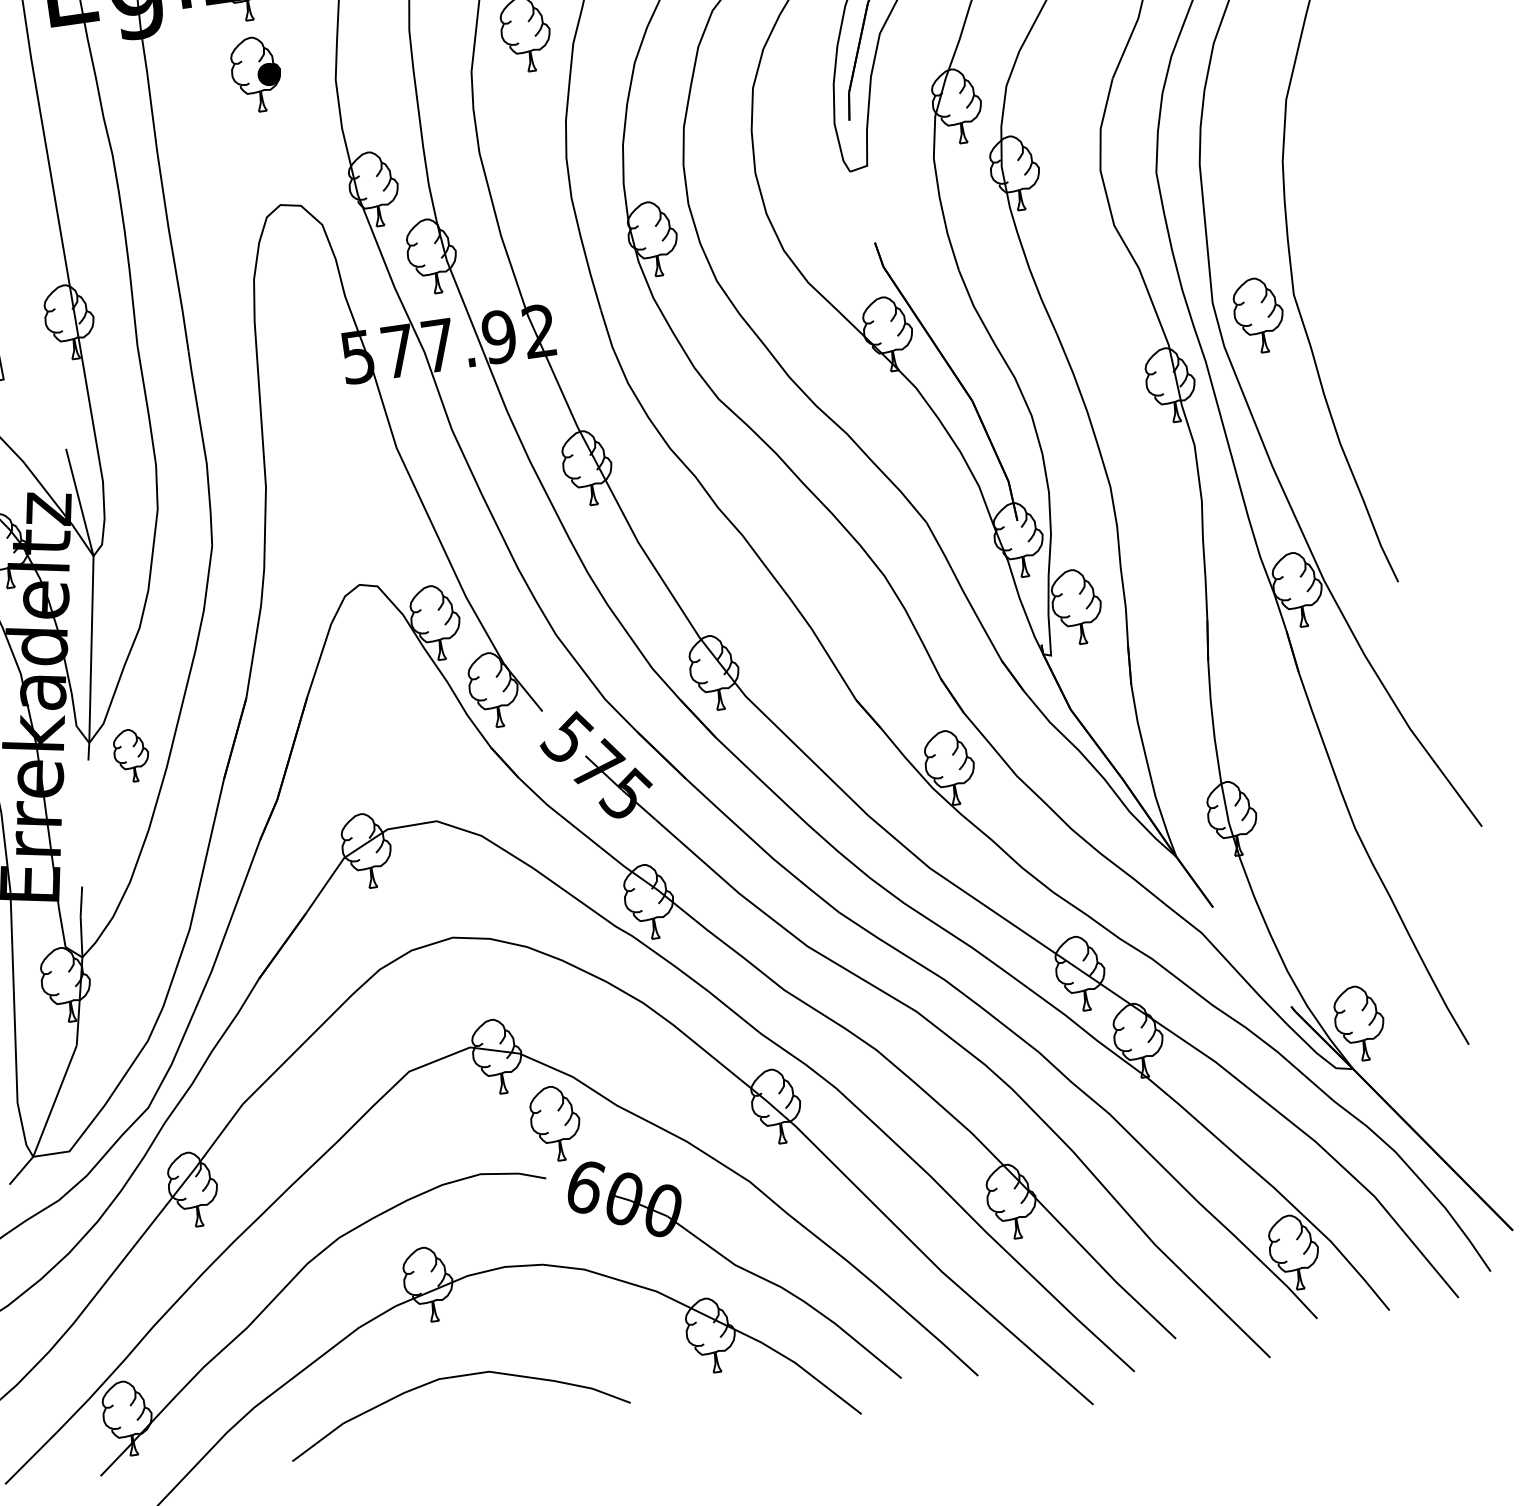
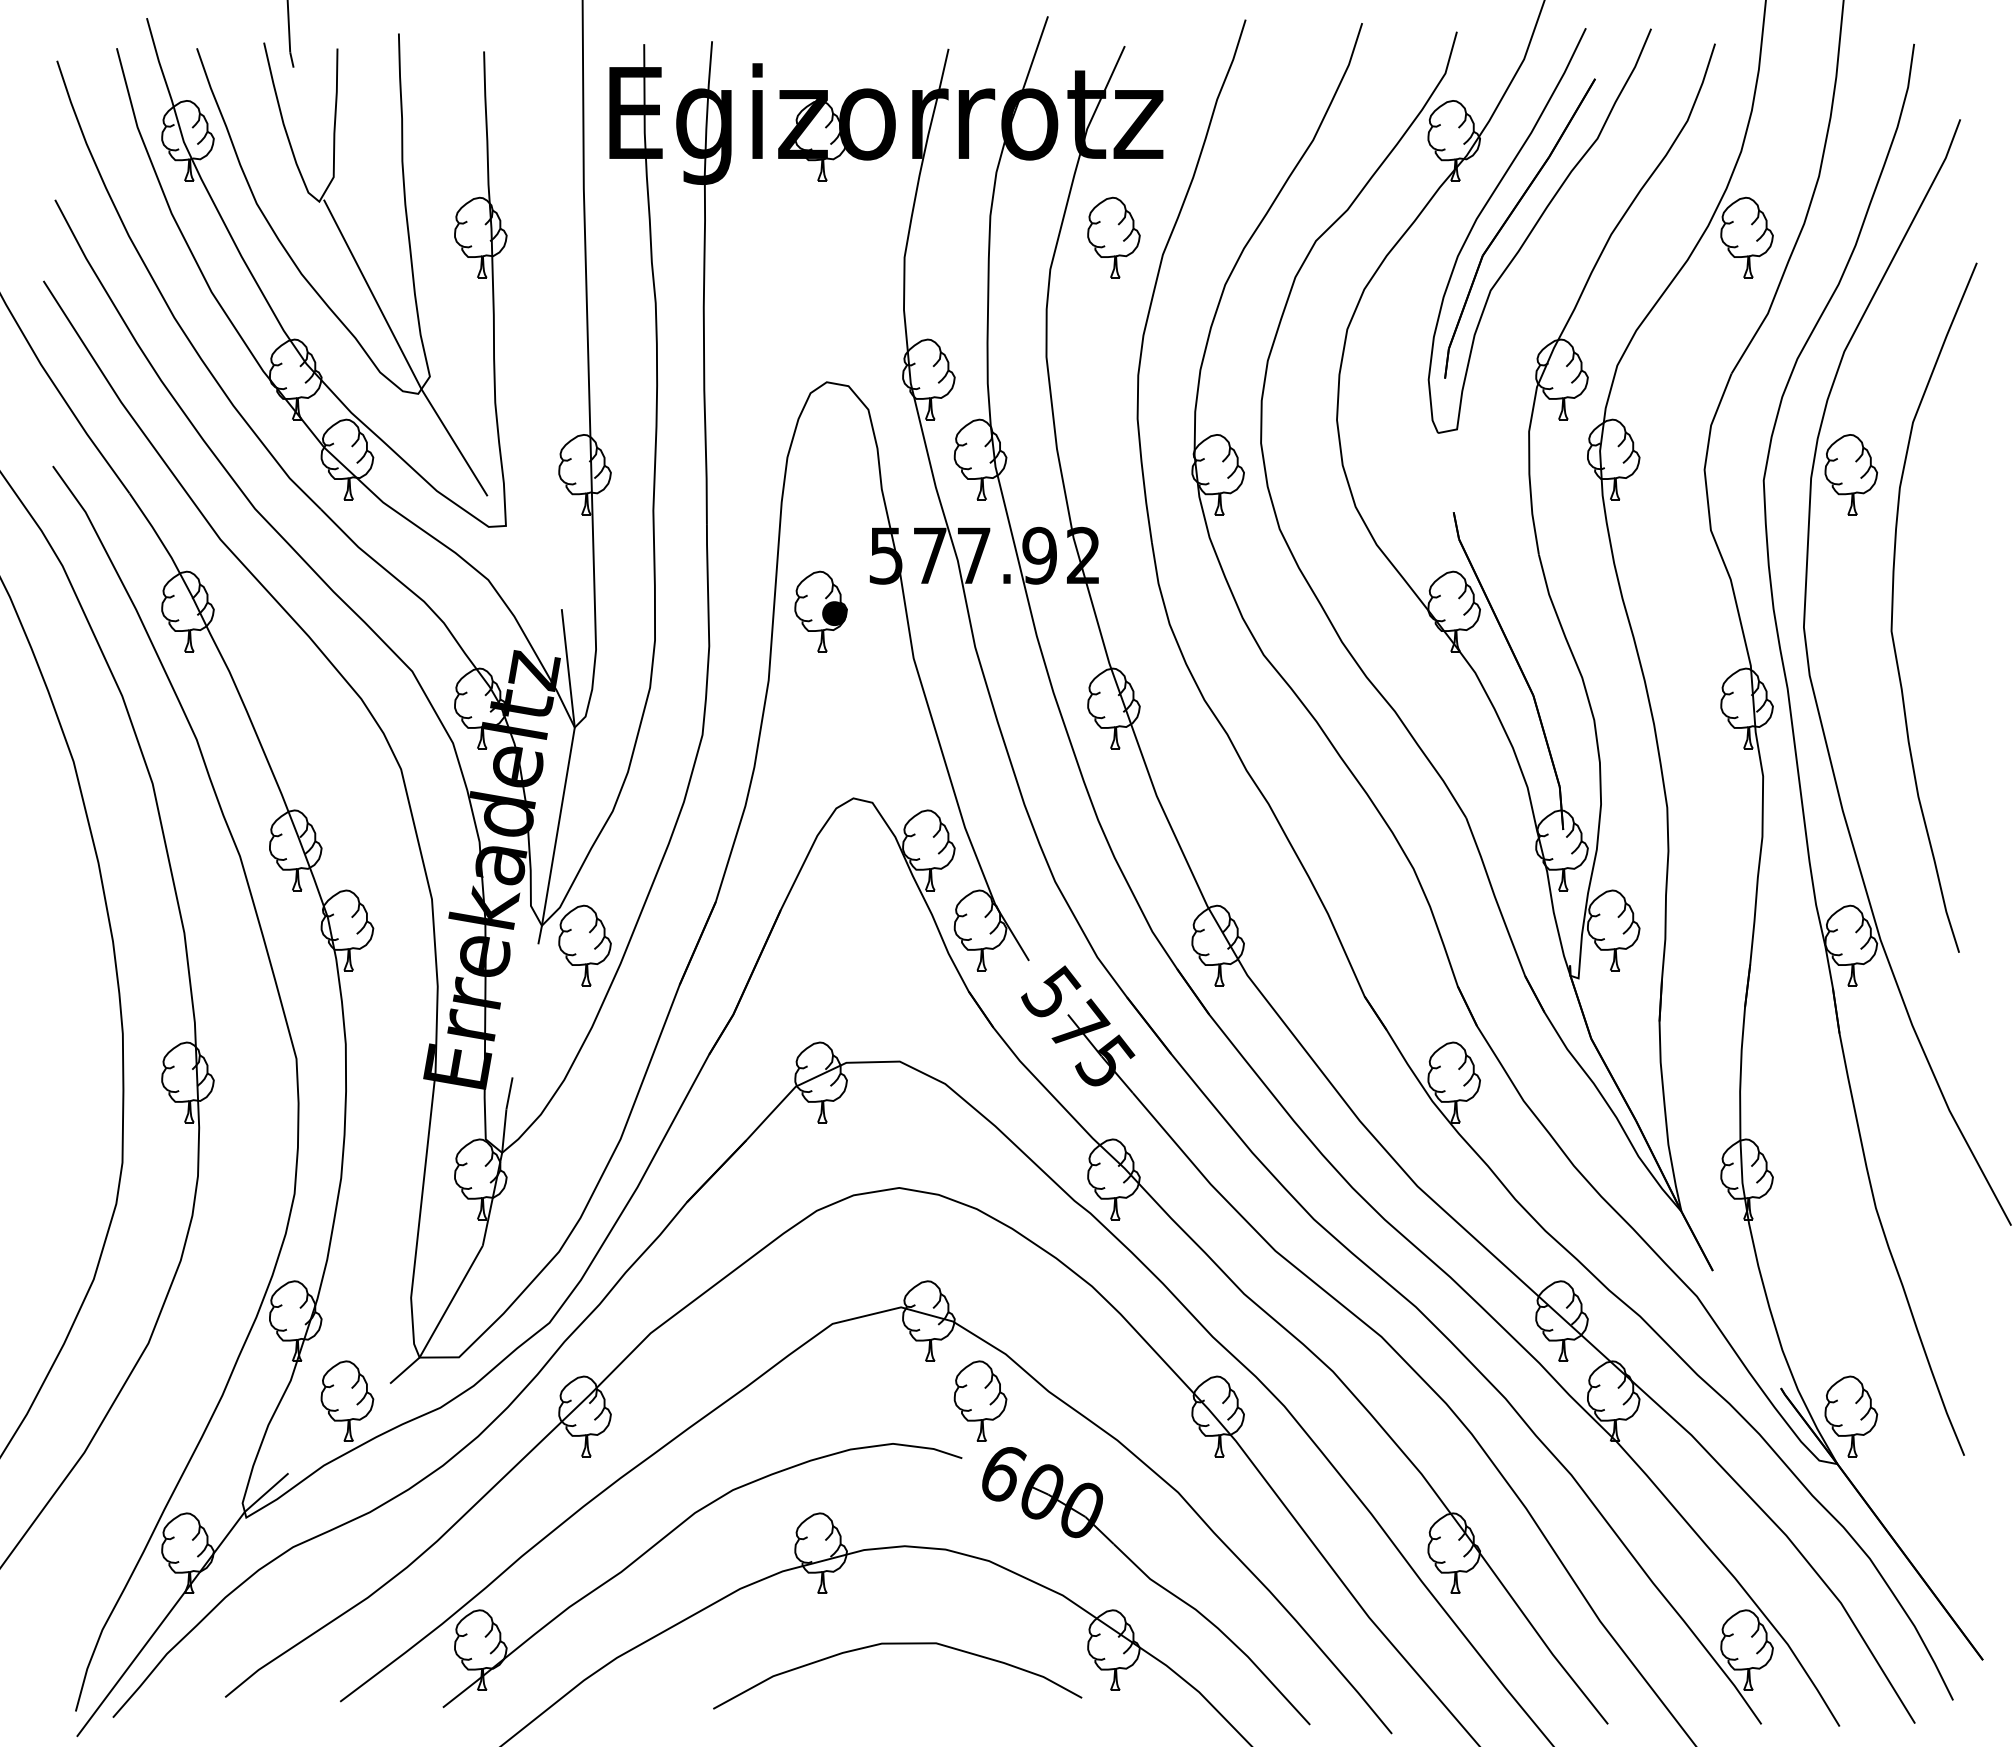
part: (255, 74) -> (820, 611), moved
part: (1259, 315) -> (1851, 474), moved
part: (131, 755) -> (584, 945), size x1.43
curve: (453, 1377) -> (897, 1644), moved

